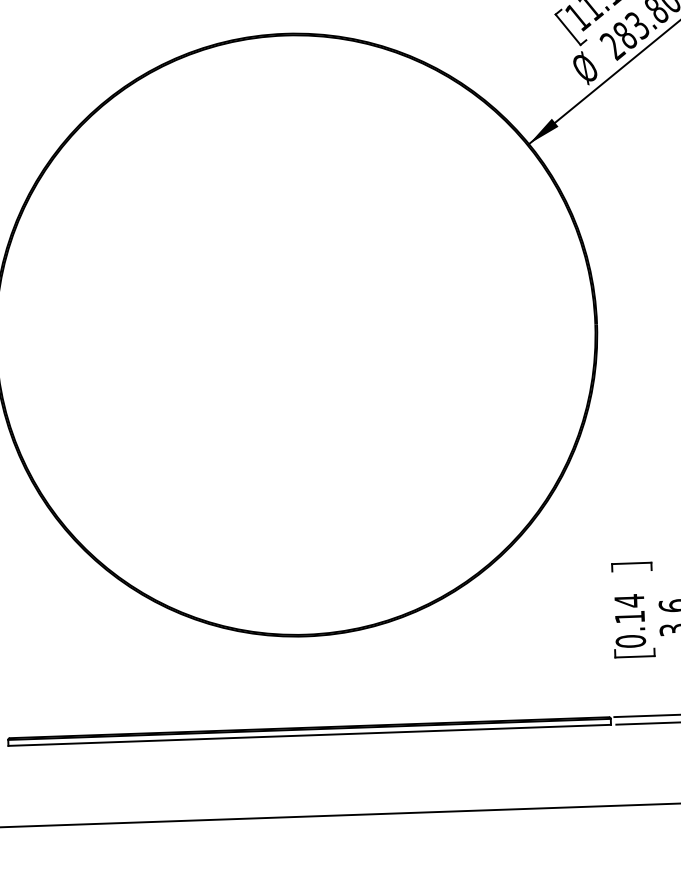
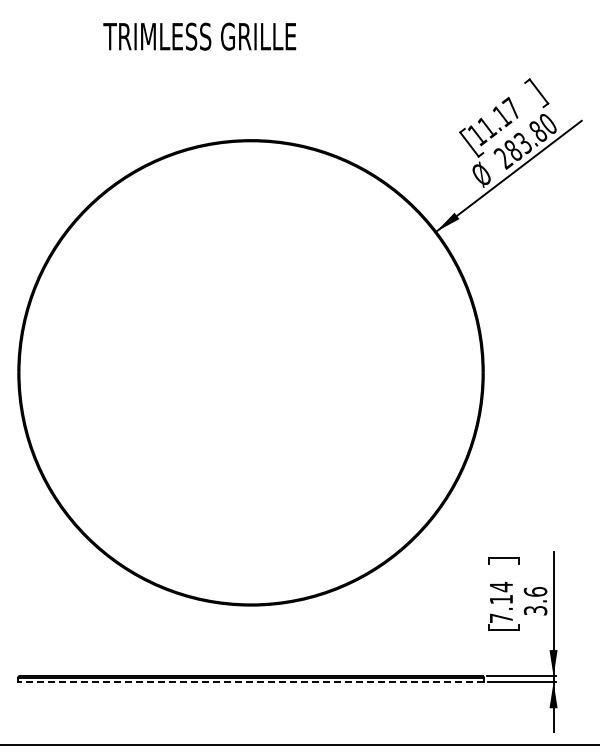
text: (630, 641) -> (501, 618), 0.14 -> 7.14
line: (310, 735) -> (251, 682), solid -> dashed

